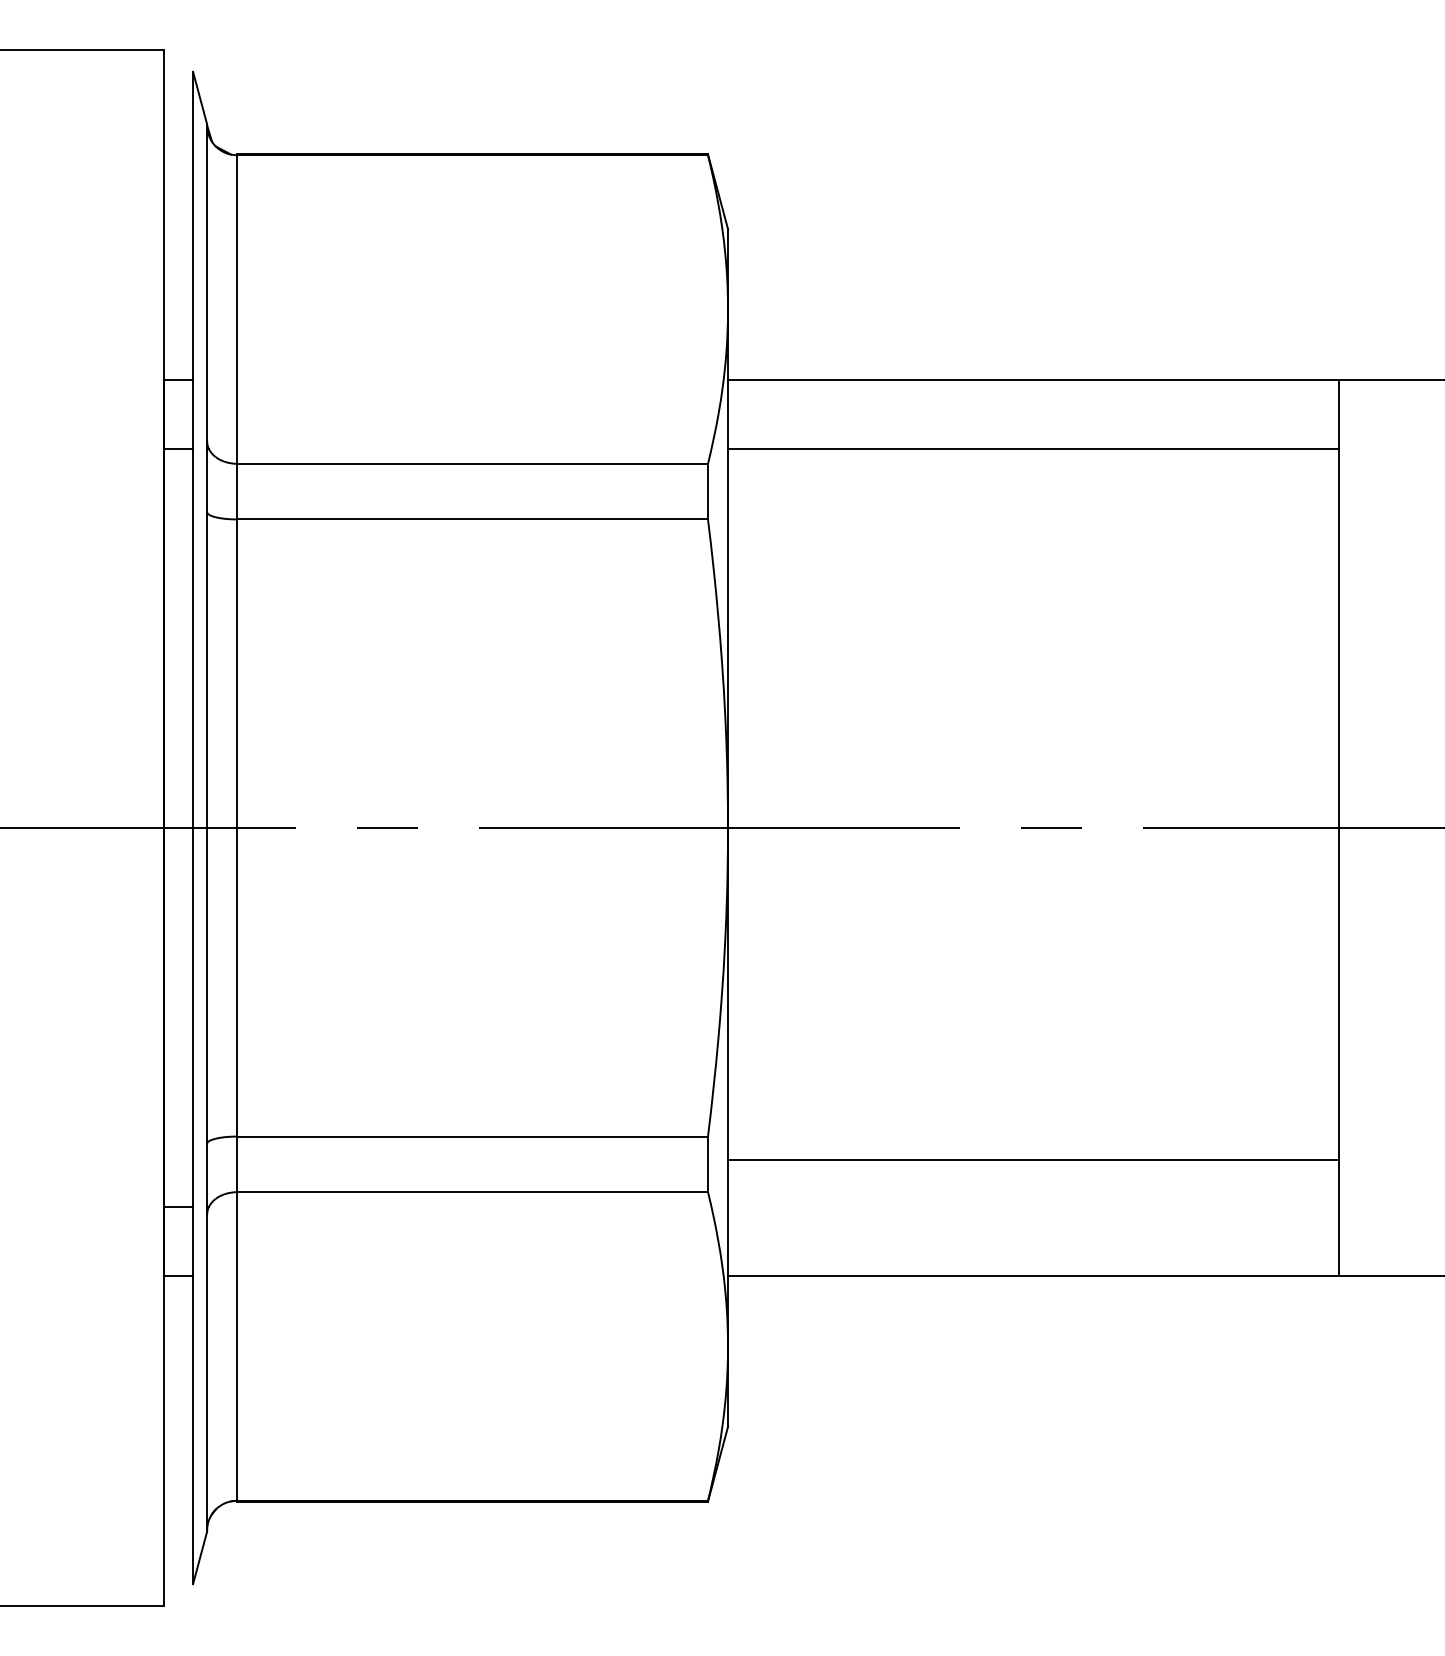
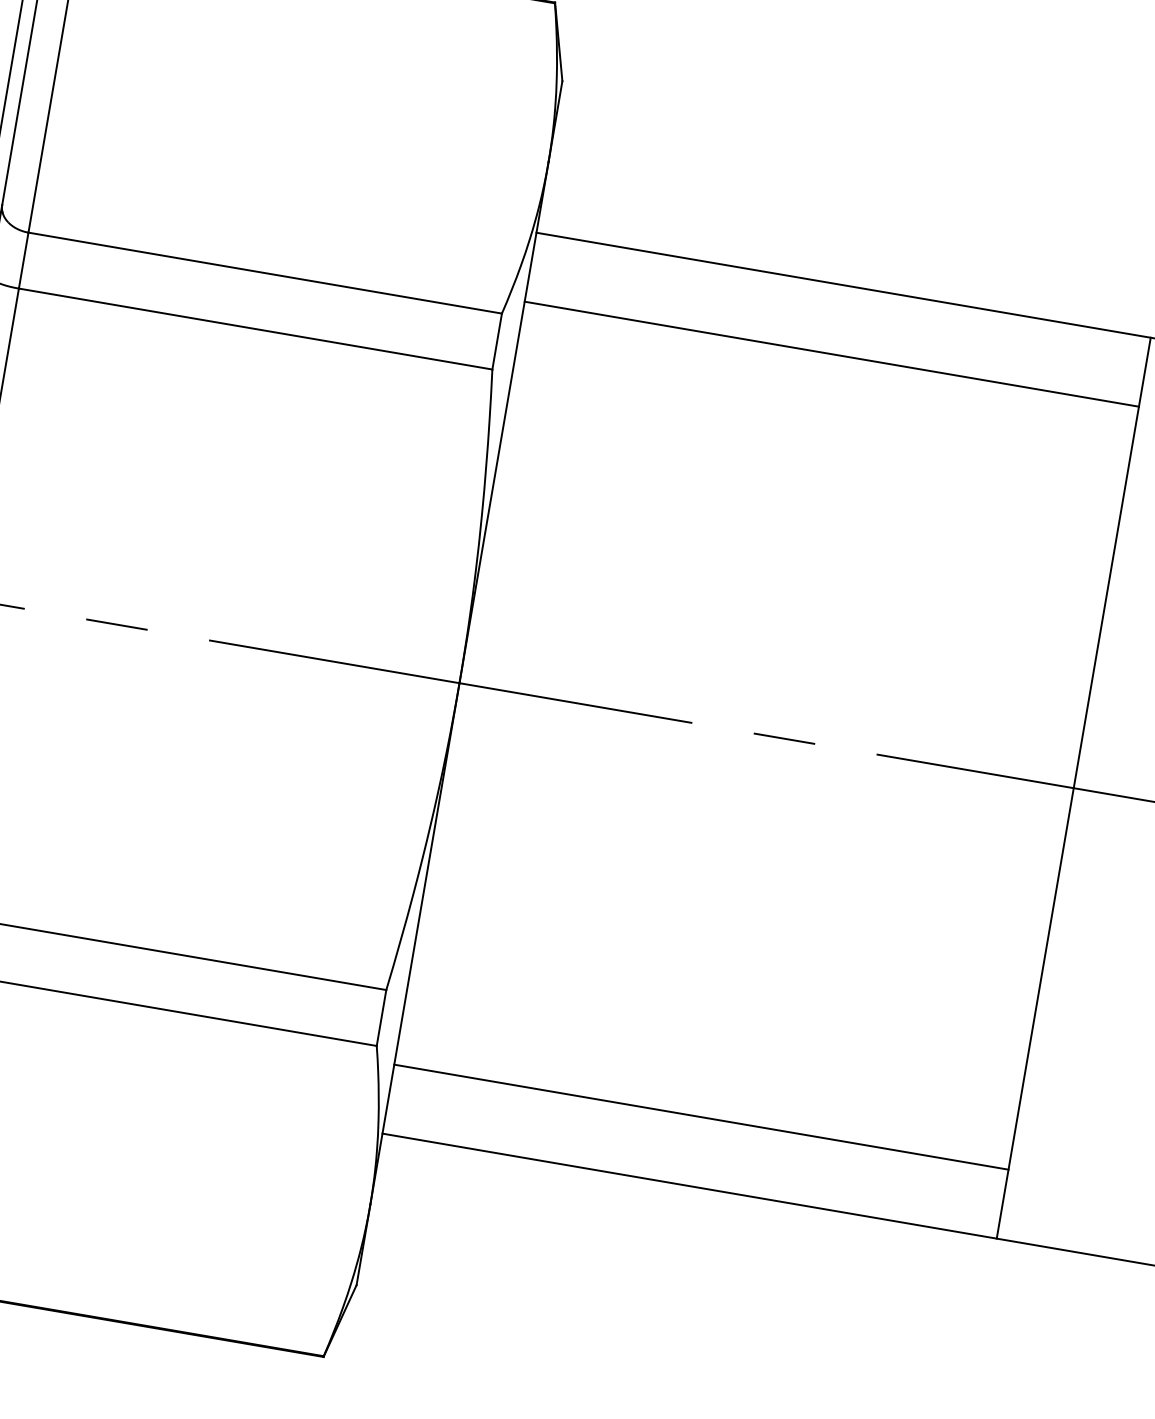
line: (1033, 1160) -> (701, 1117), moved

